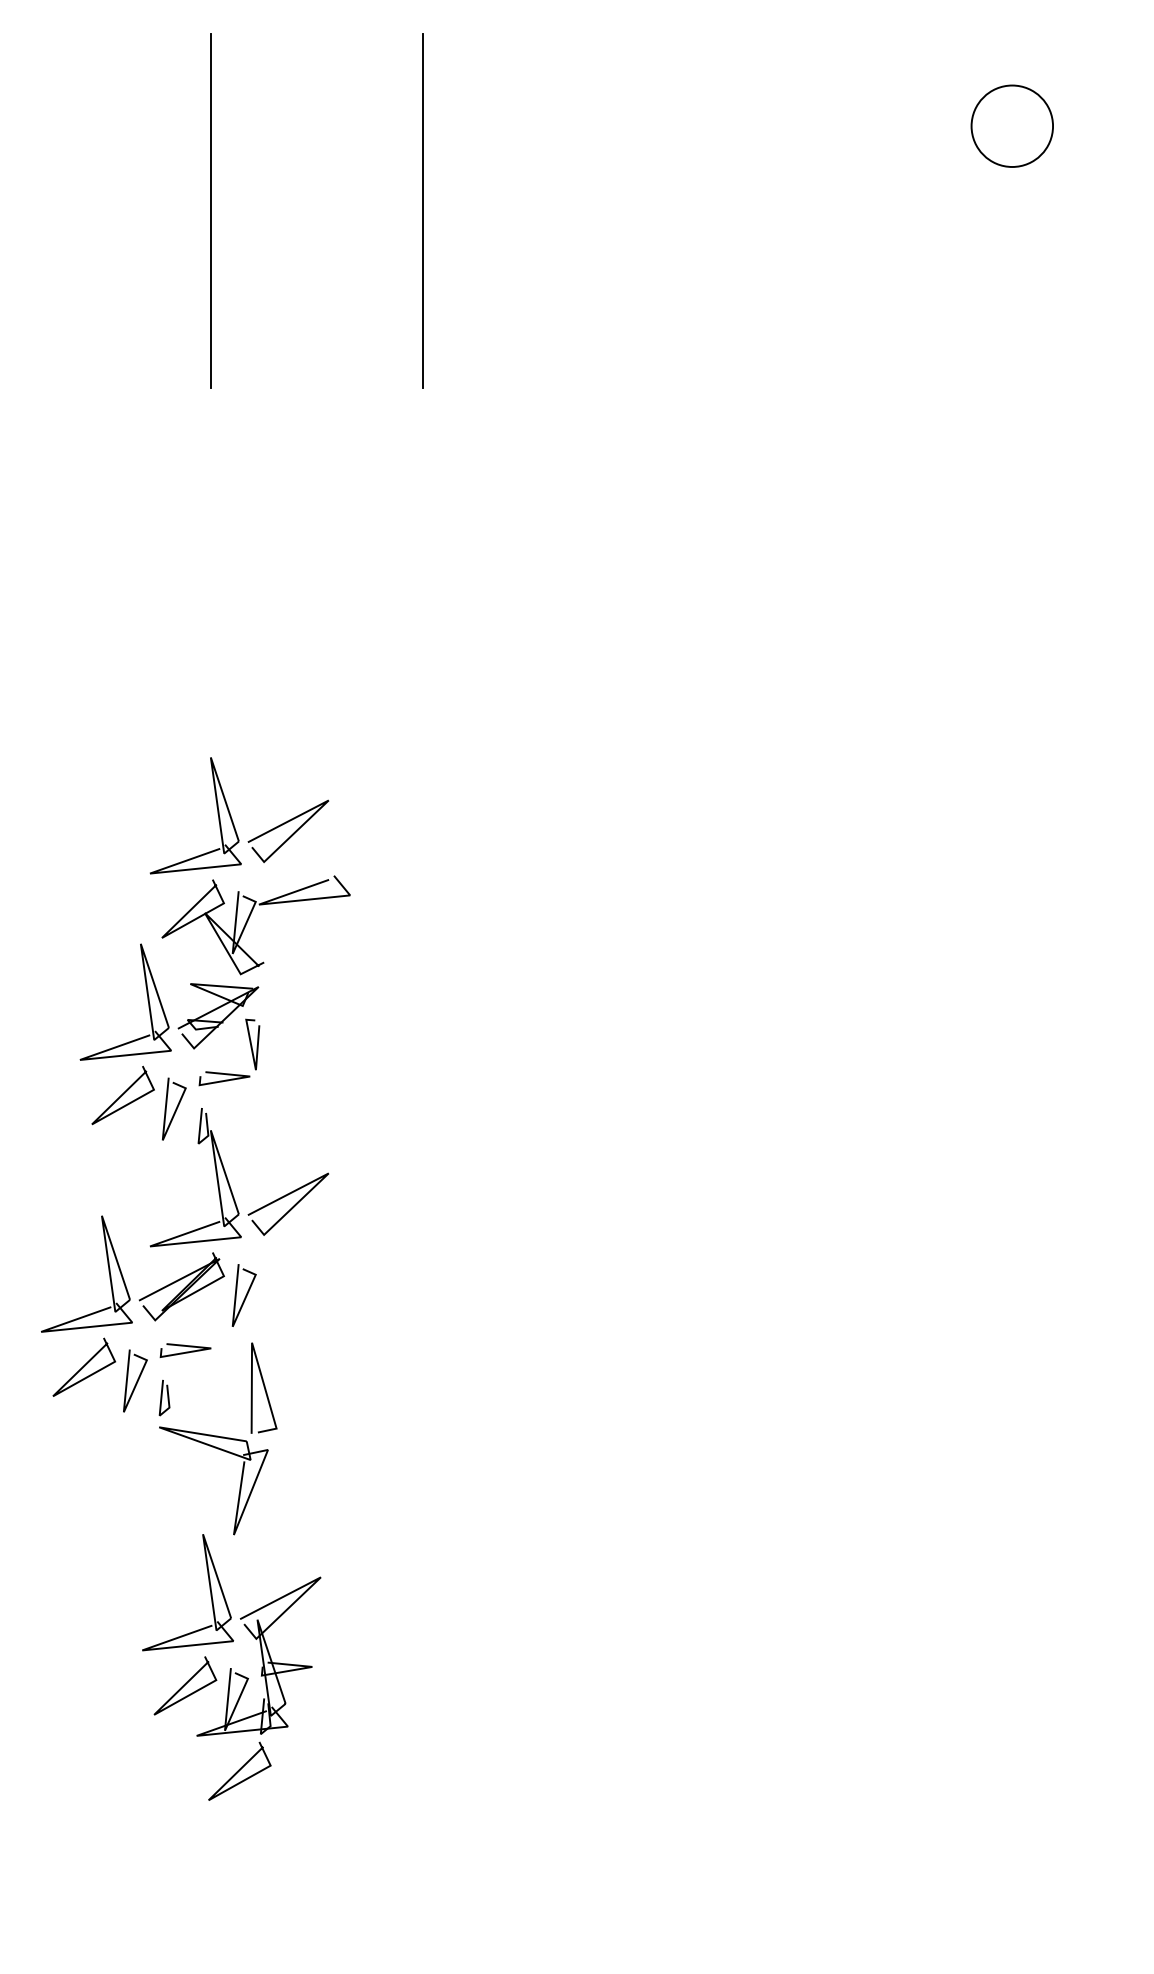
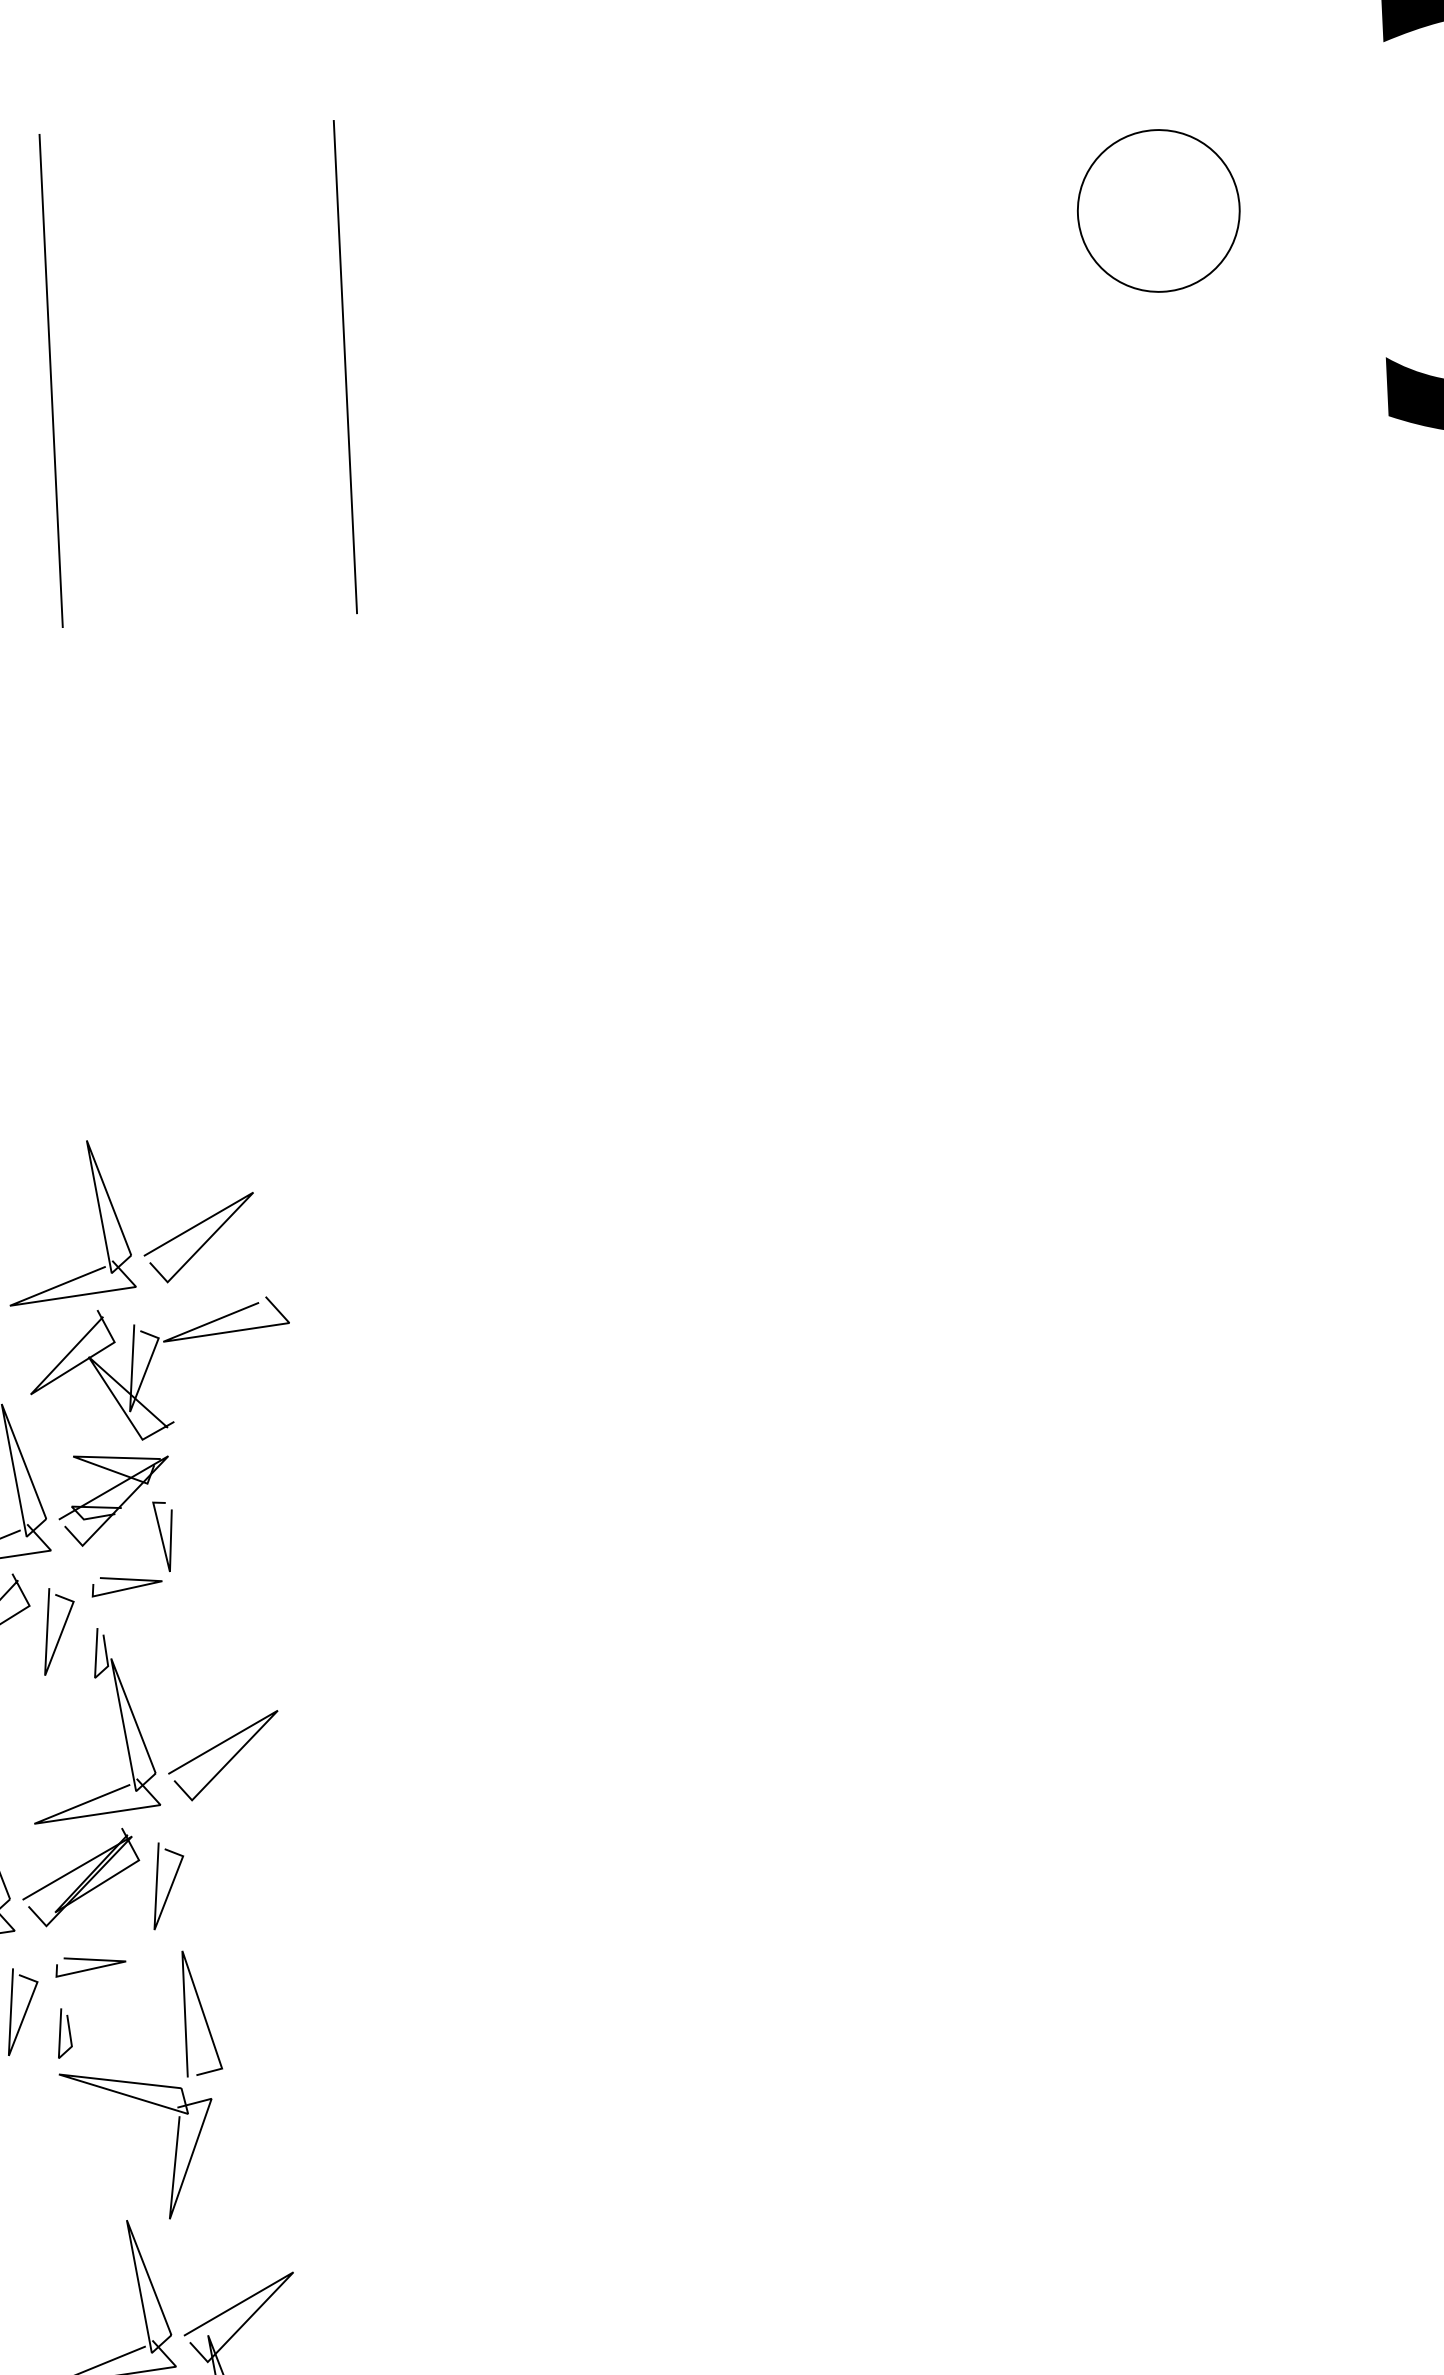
part: (1012, 126) -> (1159, 211), size x1.43

